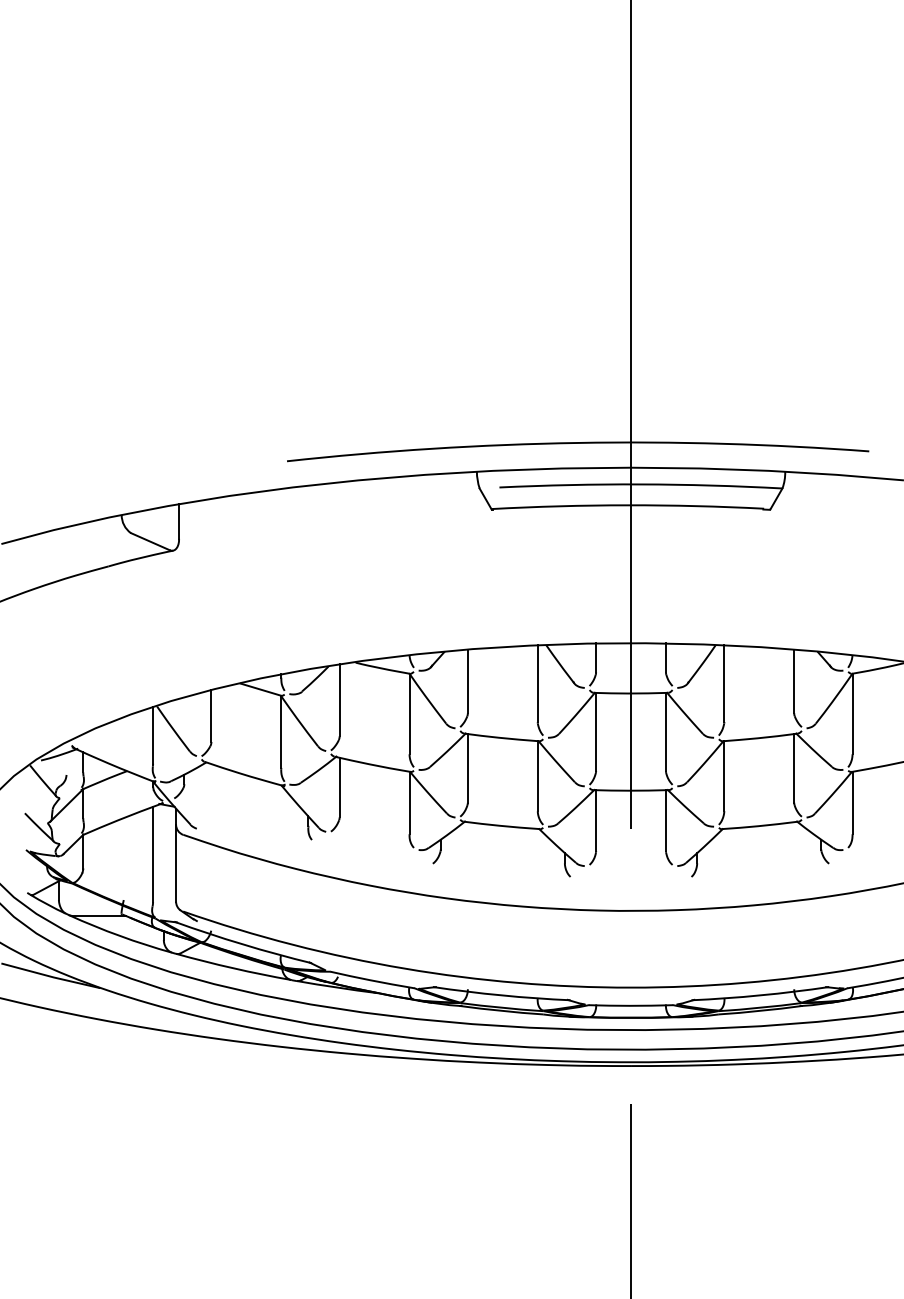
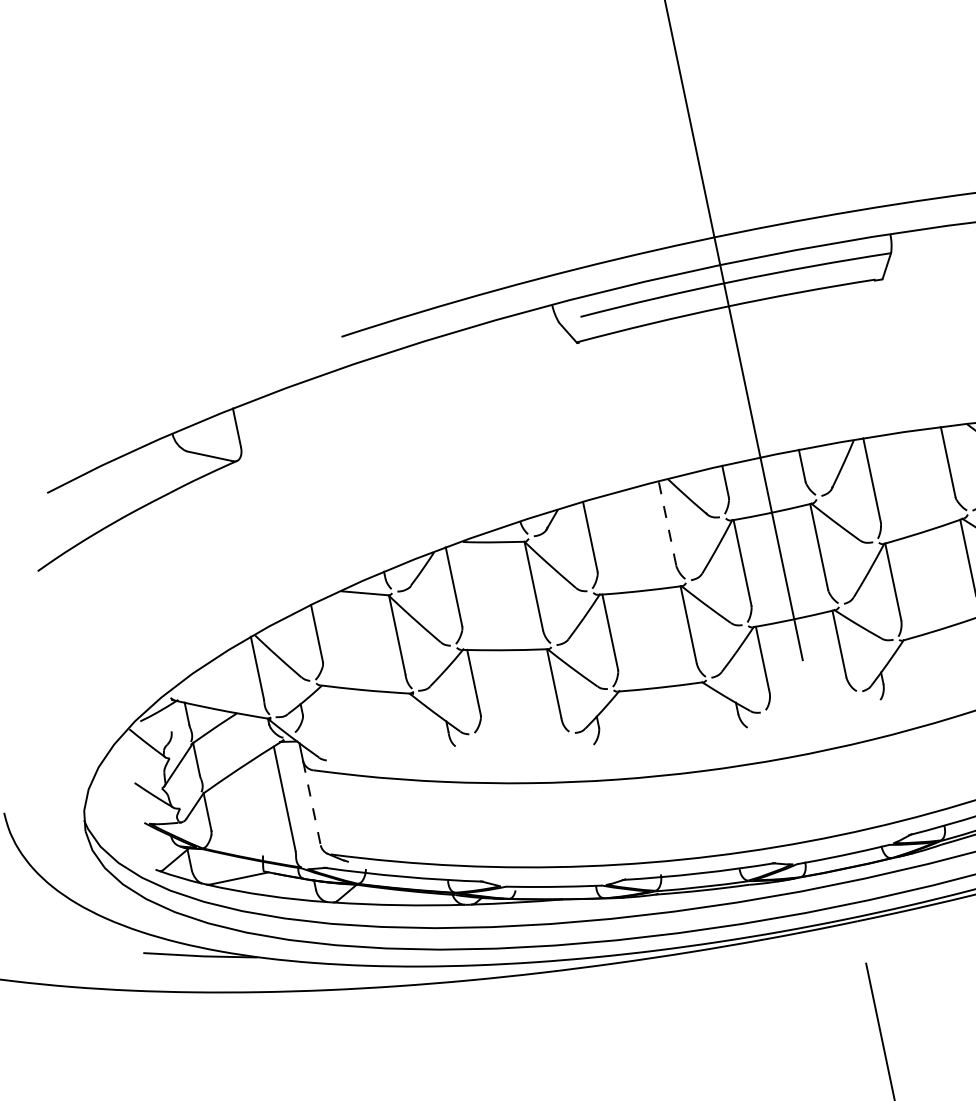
line: (537, 683) -> (667, 523), solid -> dashed
line: (176, 863) -> (312, 803), solid -> dashed

